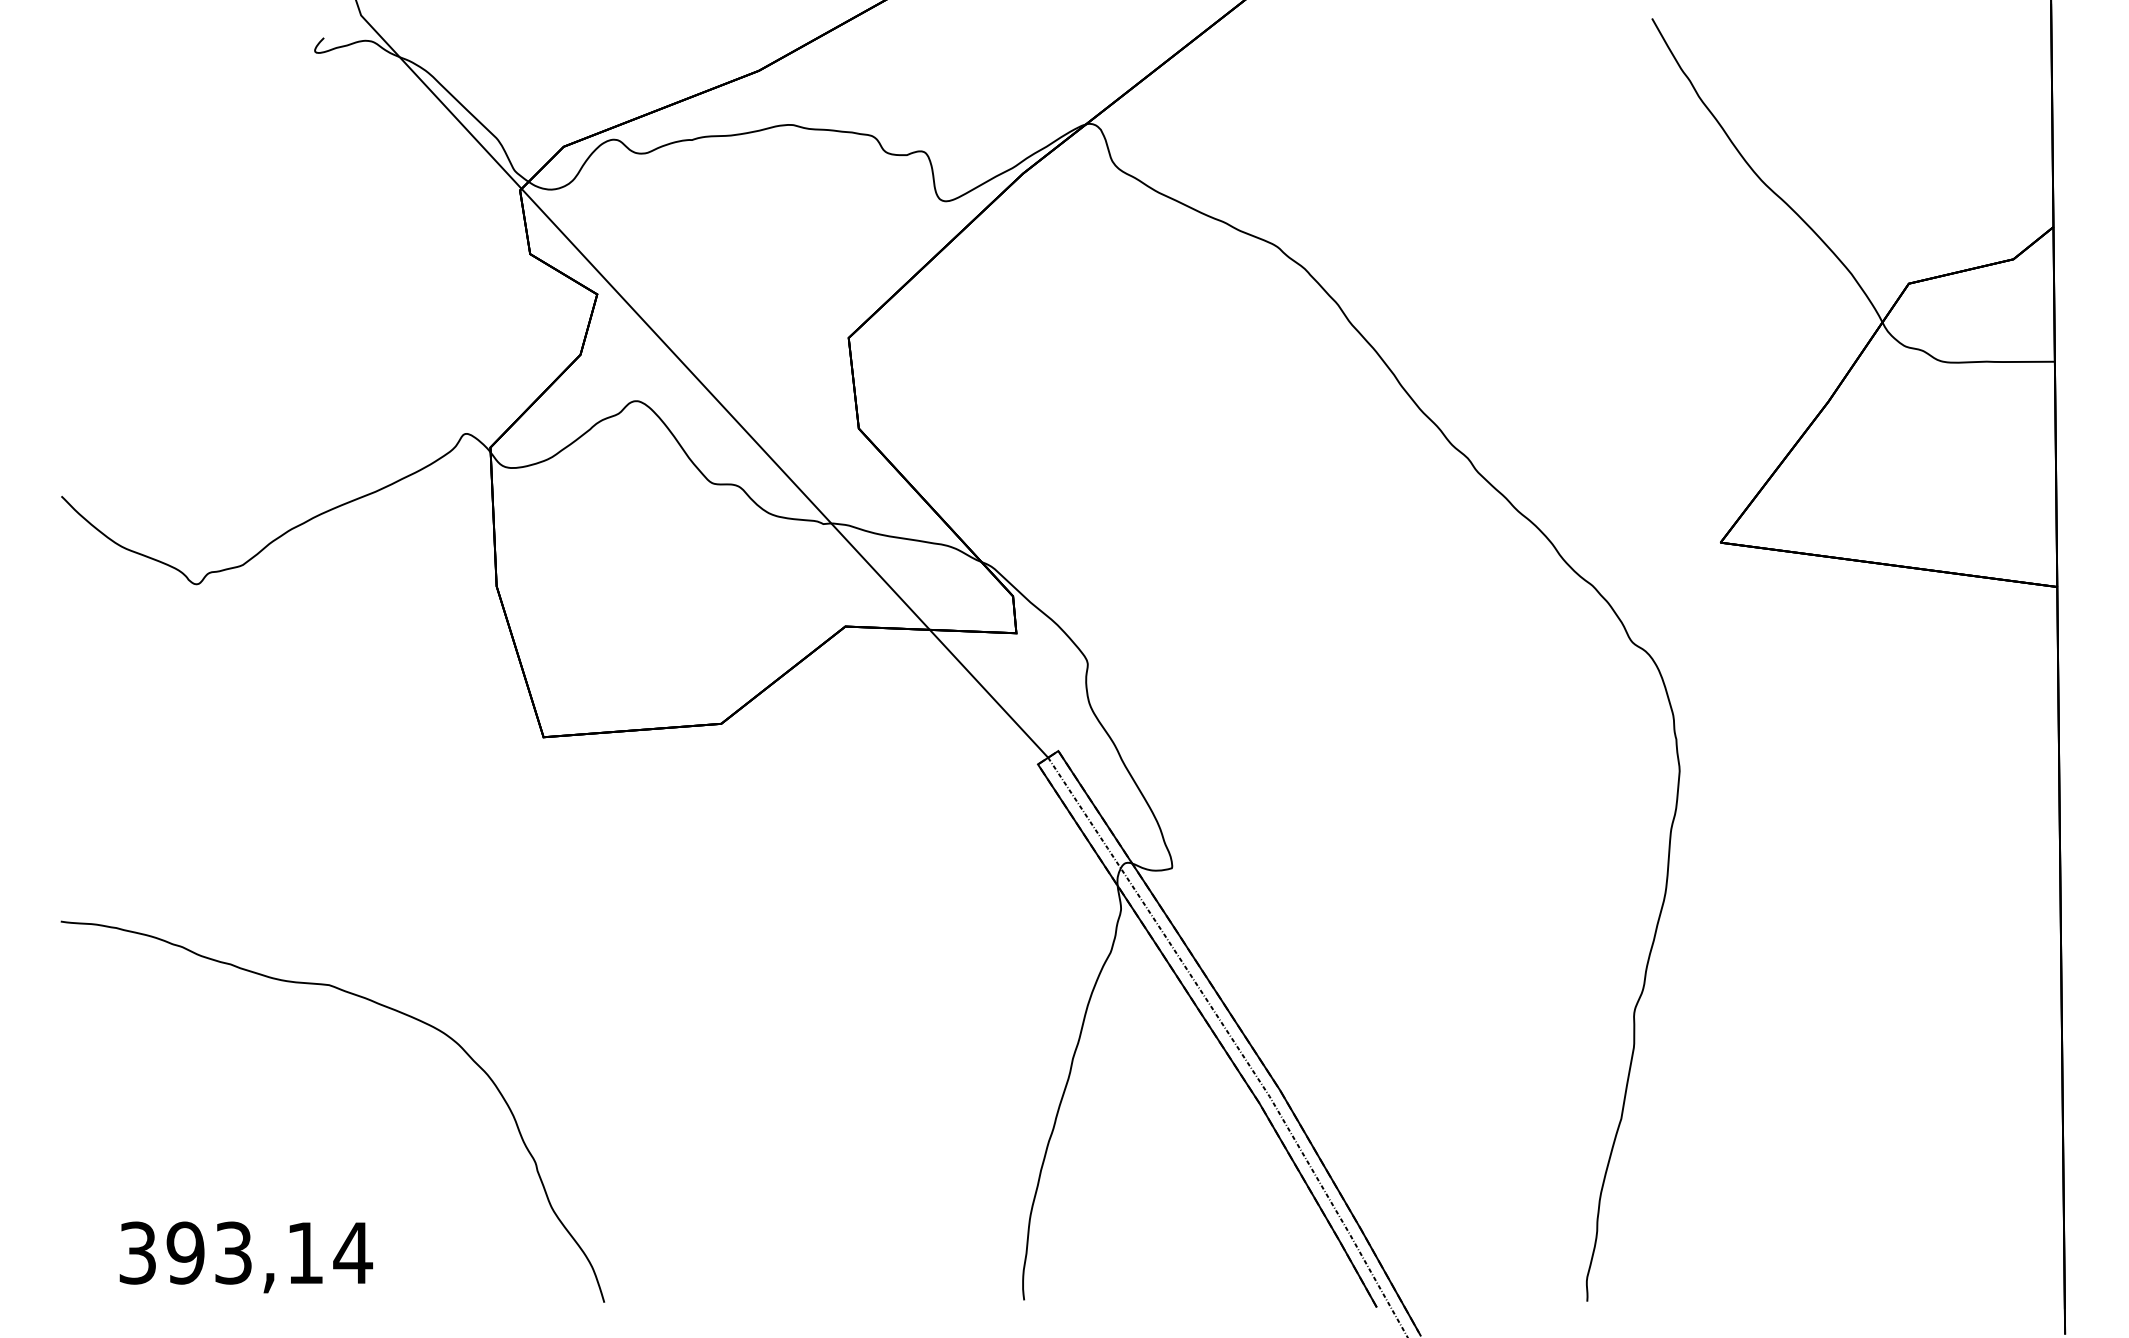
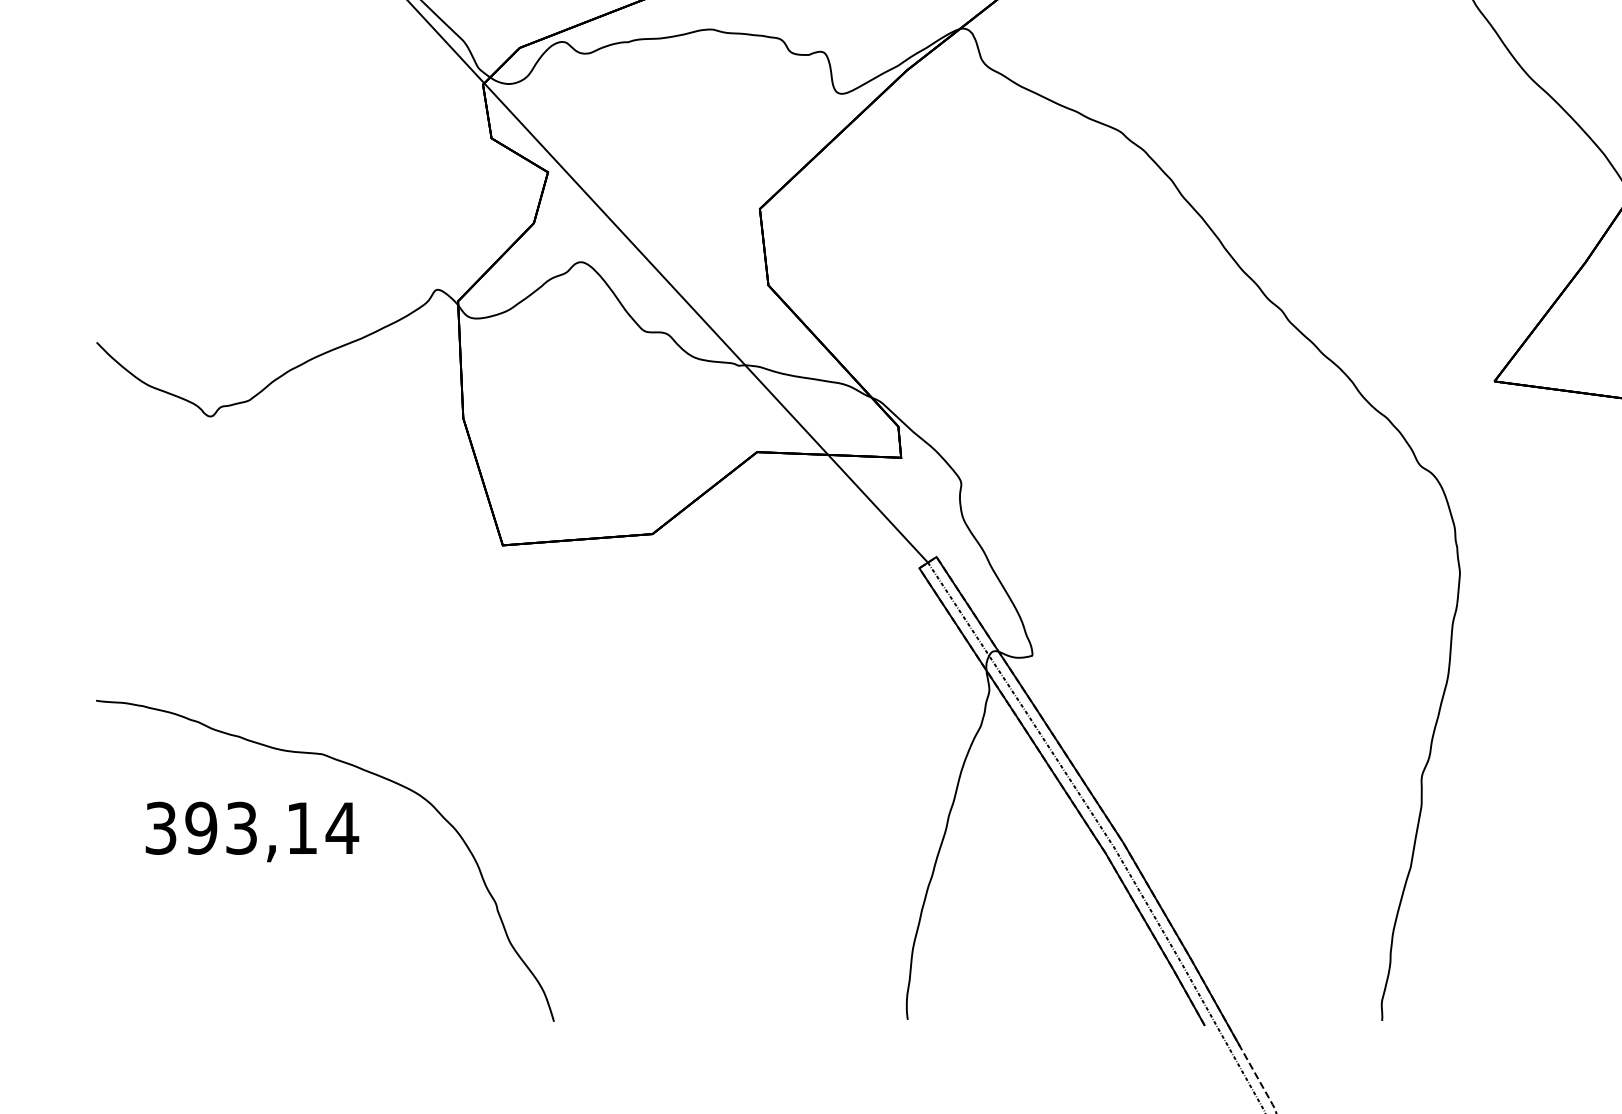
text: (245, 1257) -> (251, 832), moved

